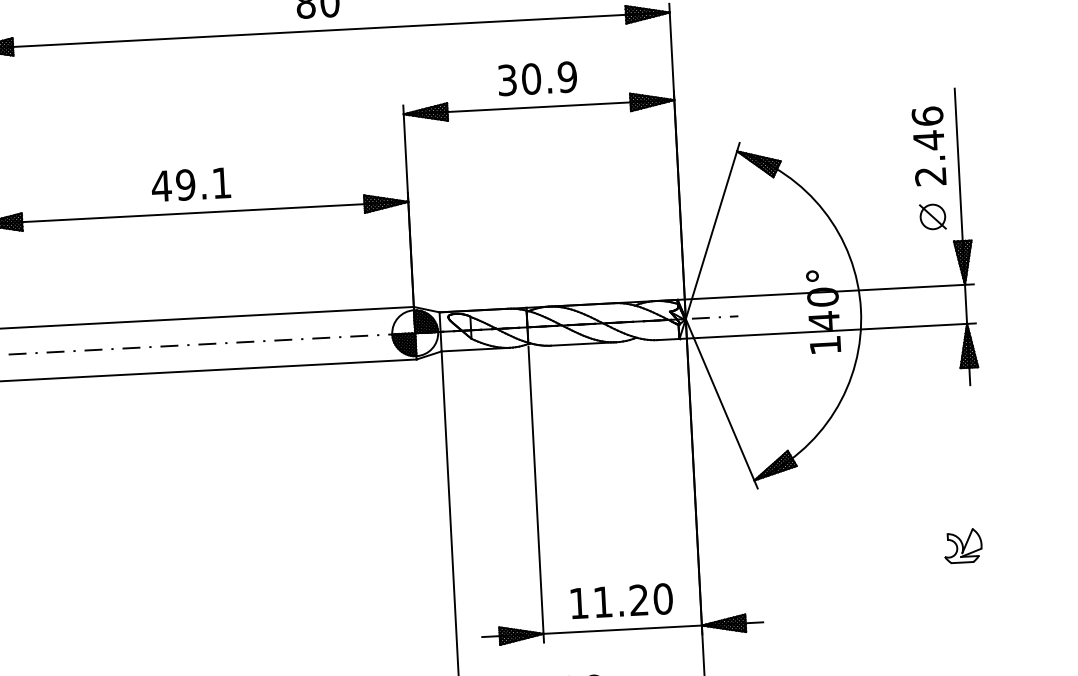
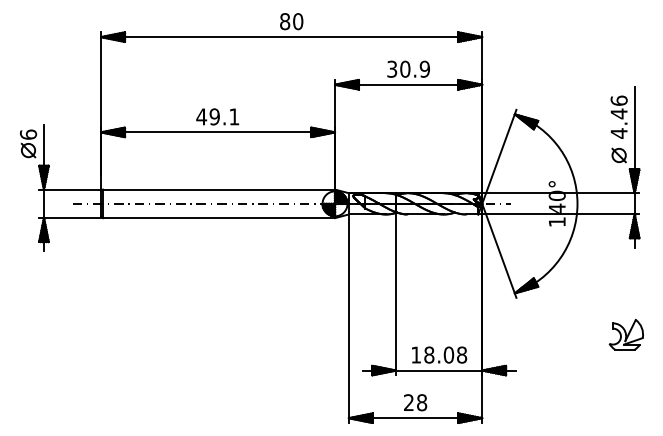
text: (929, 176) -> (618, 133), 2.46 -> 4.46
part: (961, 545) -> (625, 334), size x1.67
text: (632, 599) -> (445, 354), 11.20 -> 18.08

